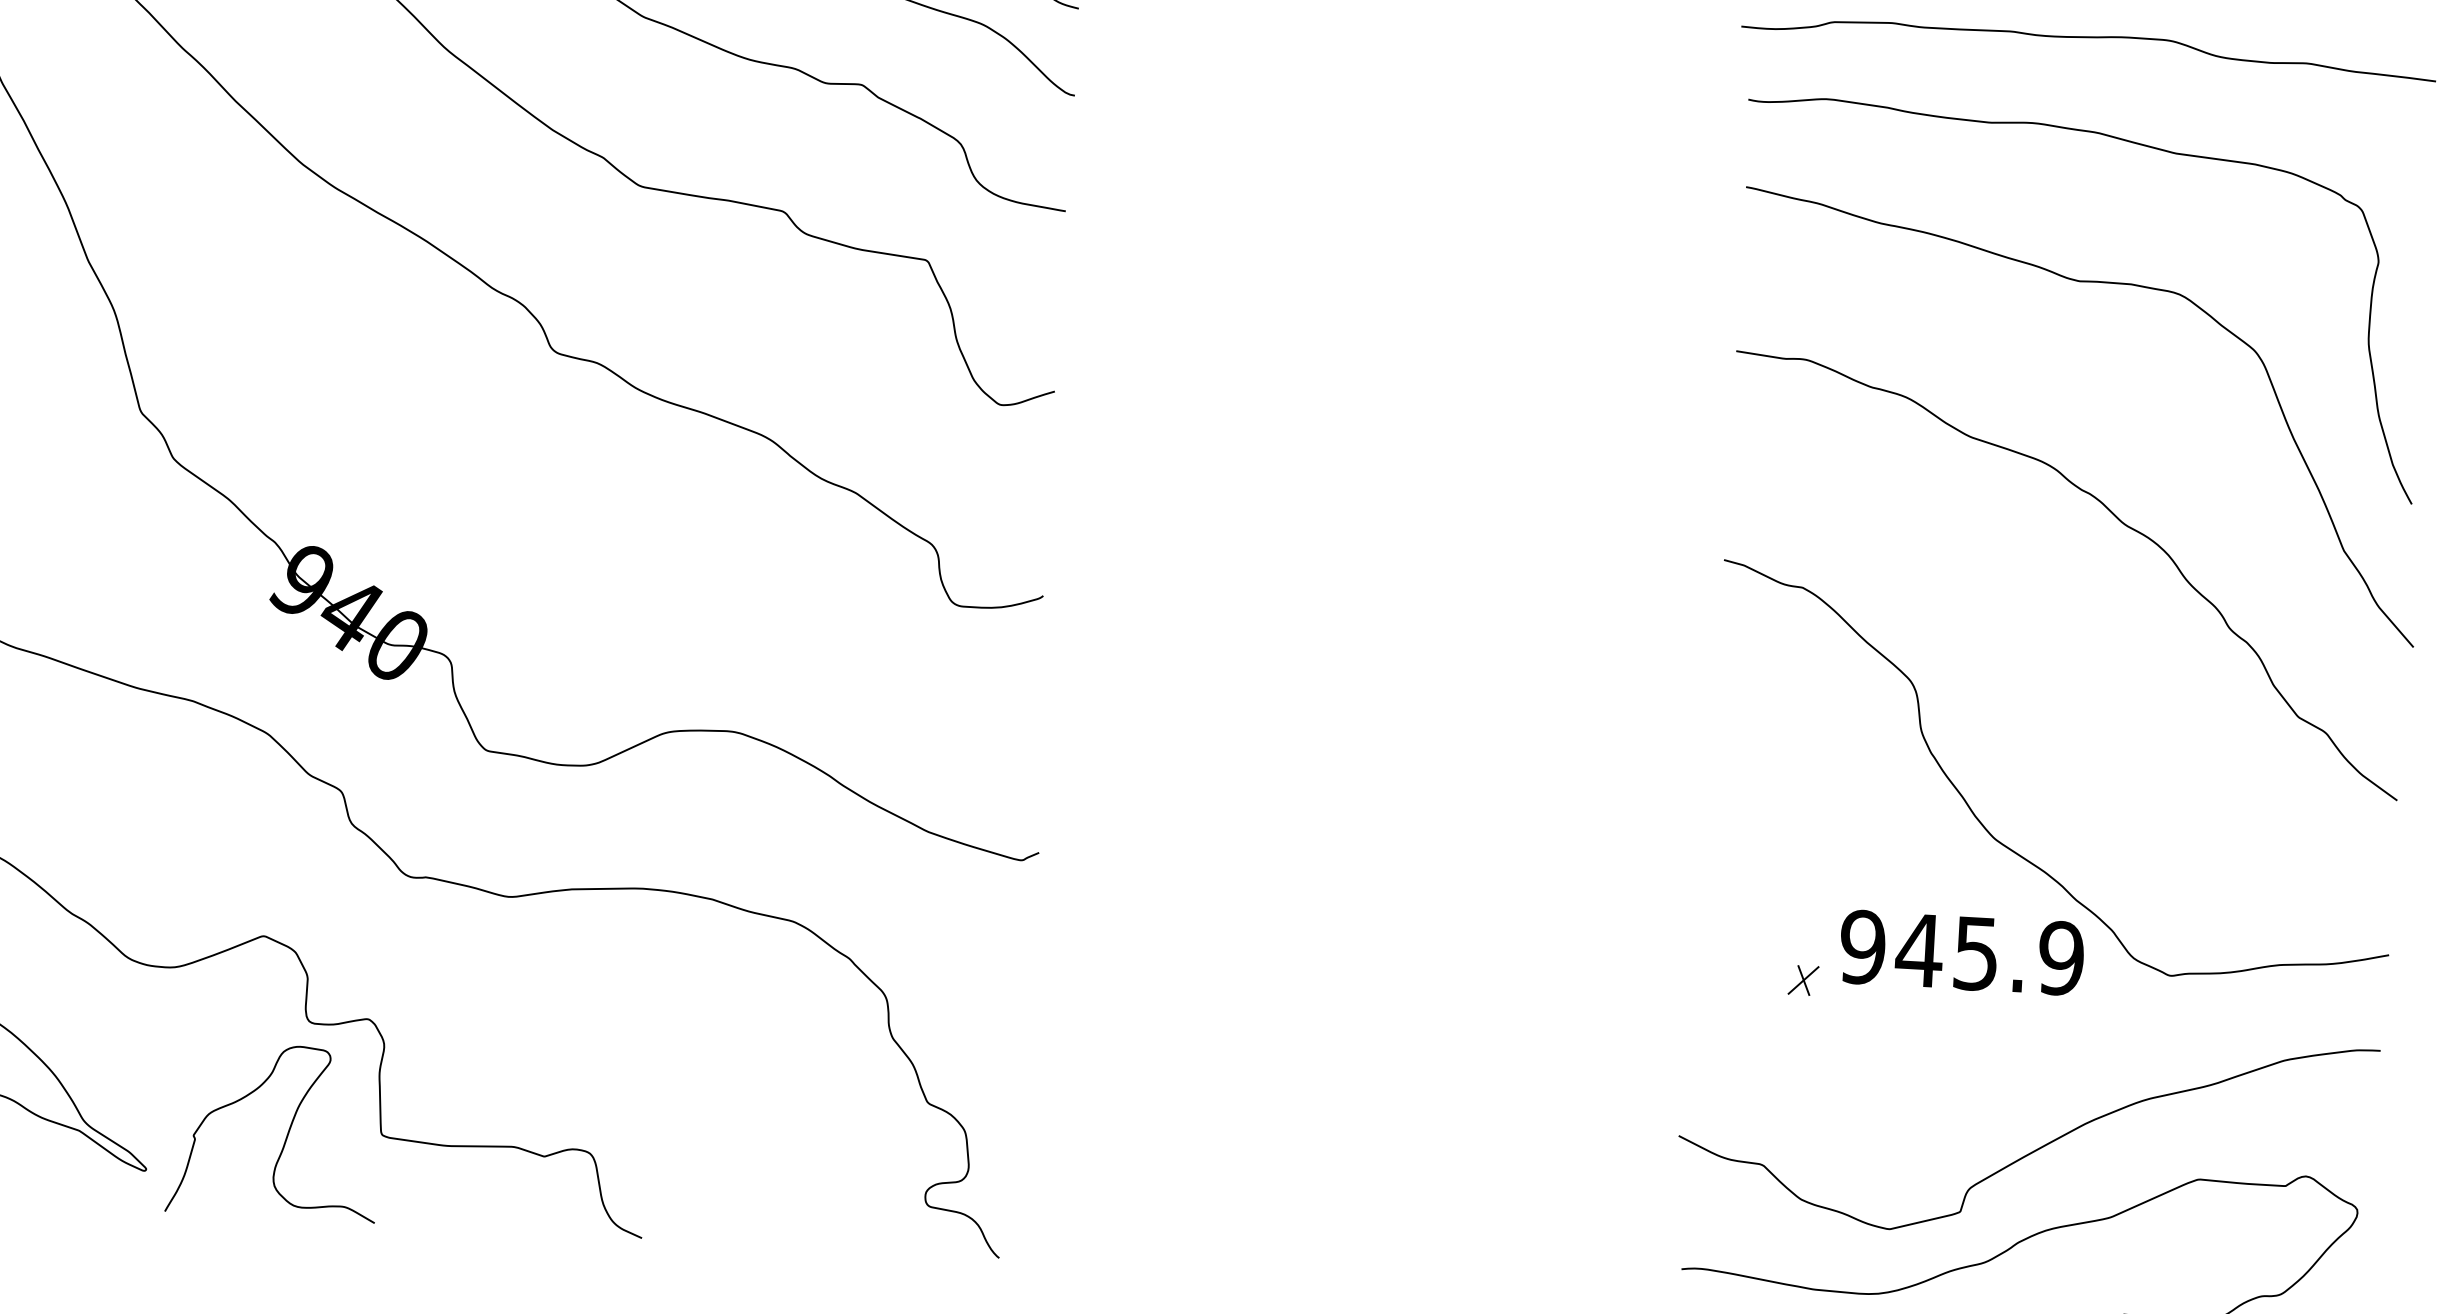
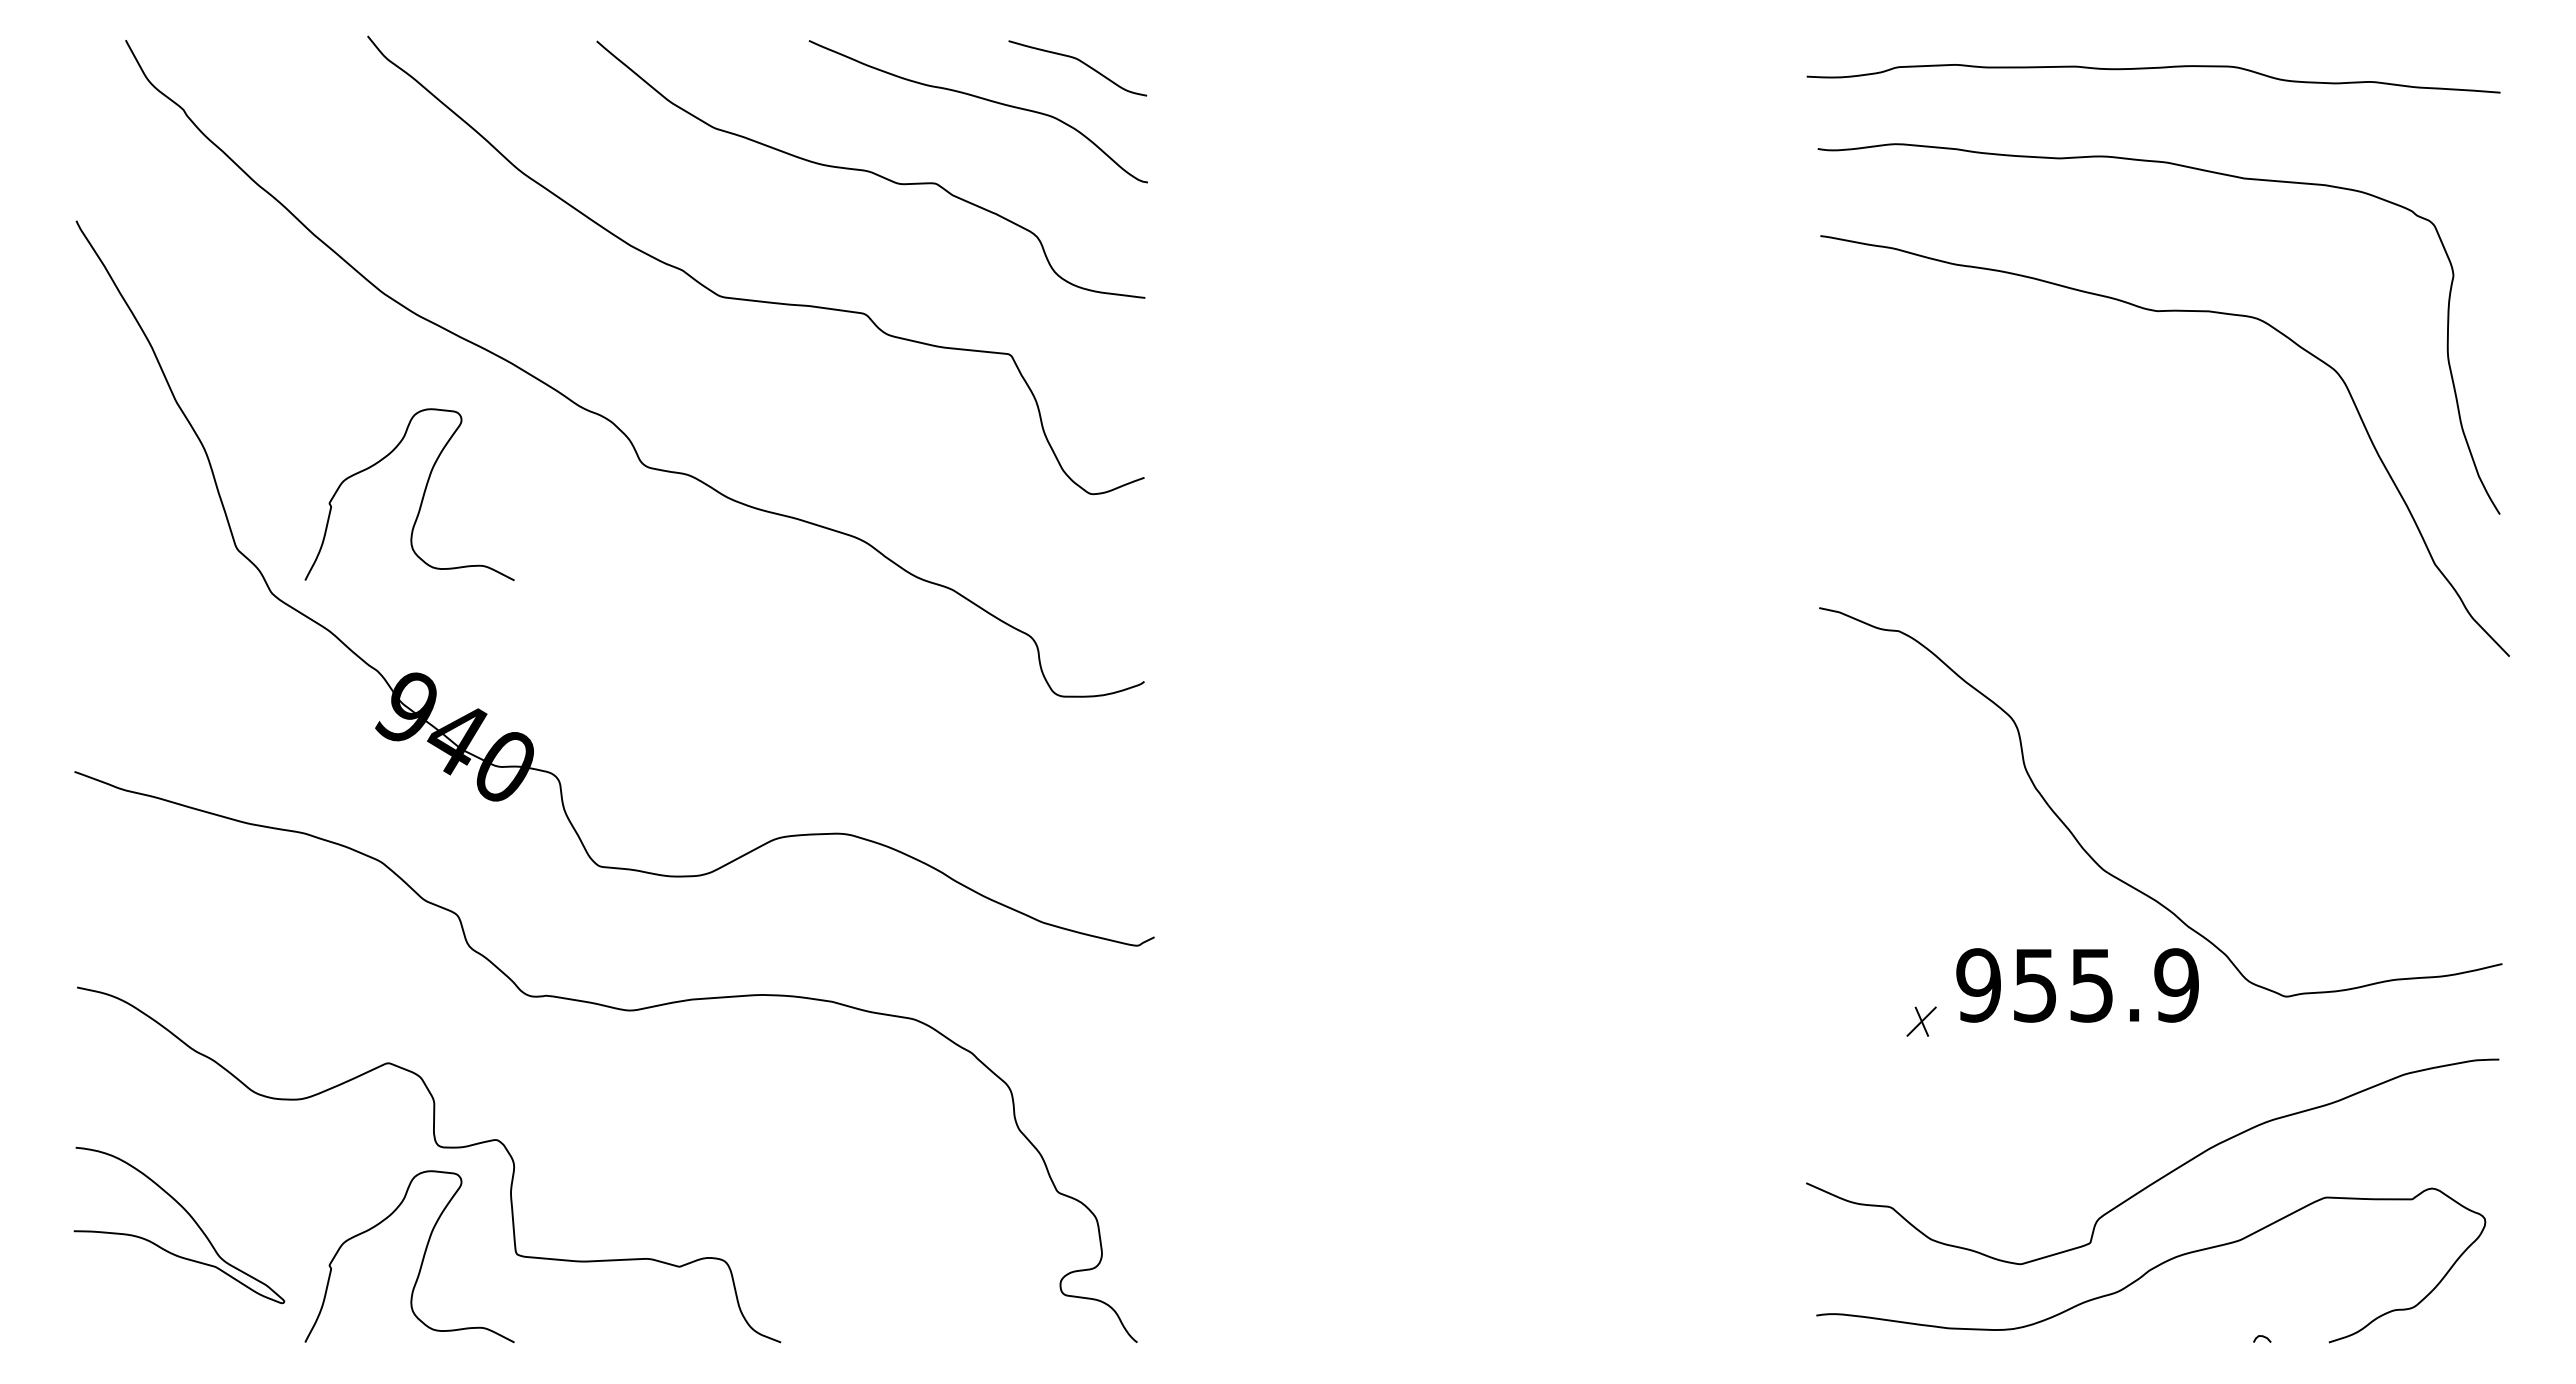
curve: (328, 372) -> (421, 499), added
curve: (2117, 520) -> (2208, 546), removed
text: (1918, 950) -> (2034, 985), 945.9 -> 955.9

